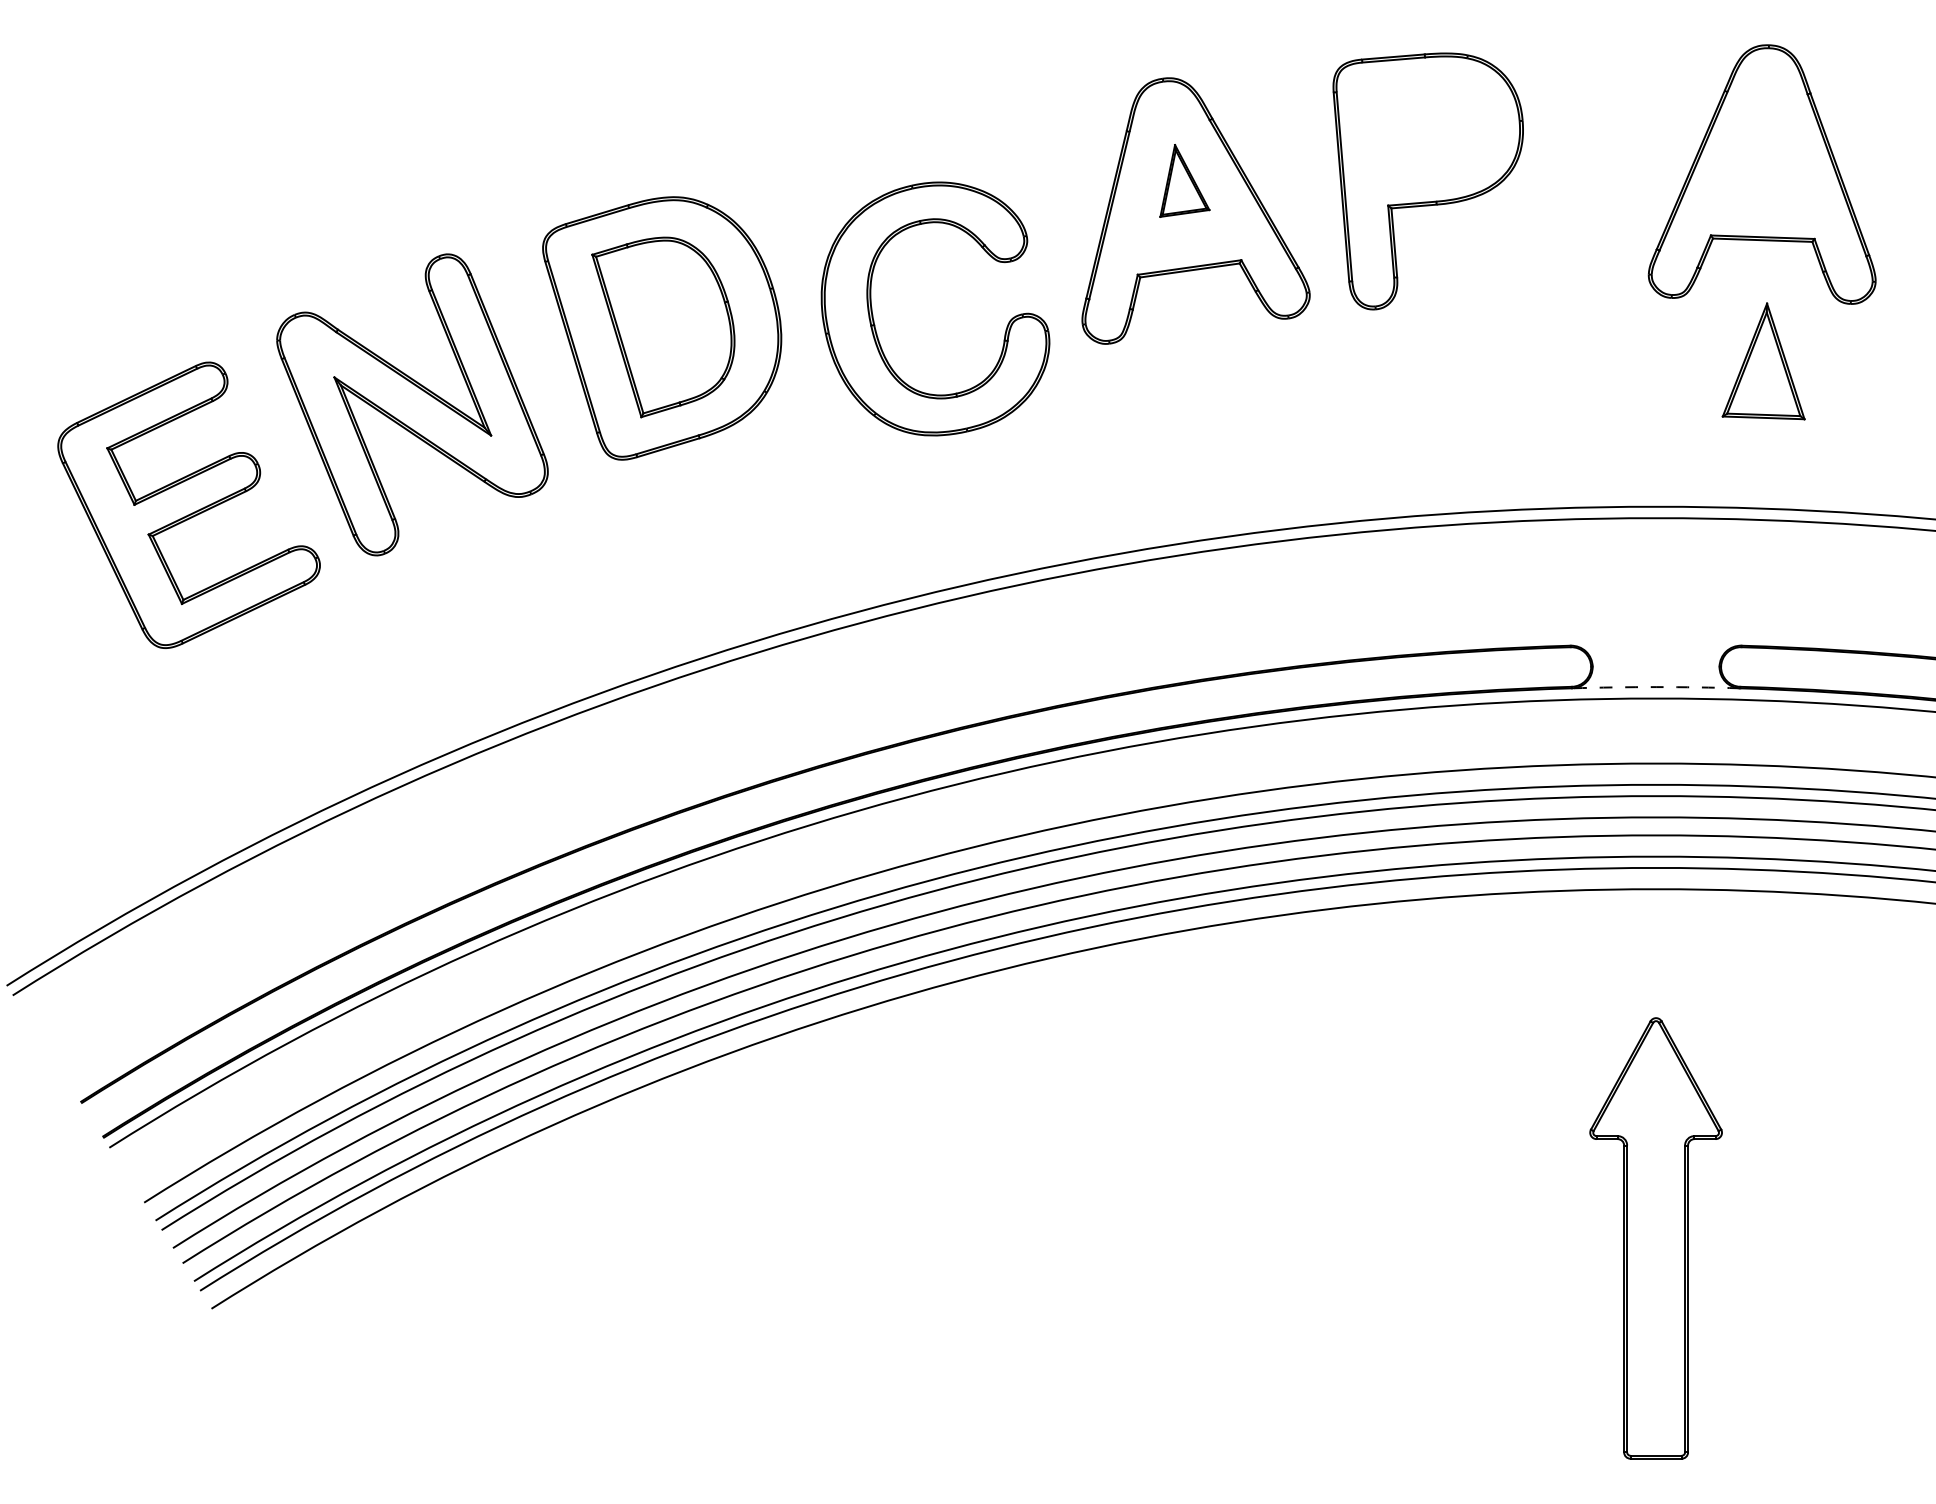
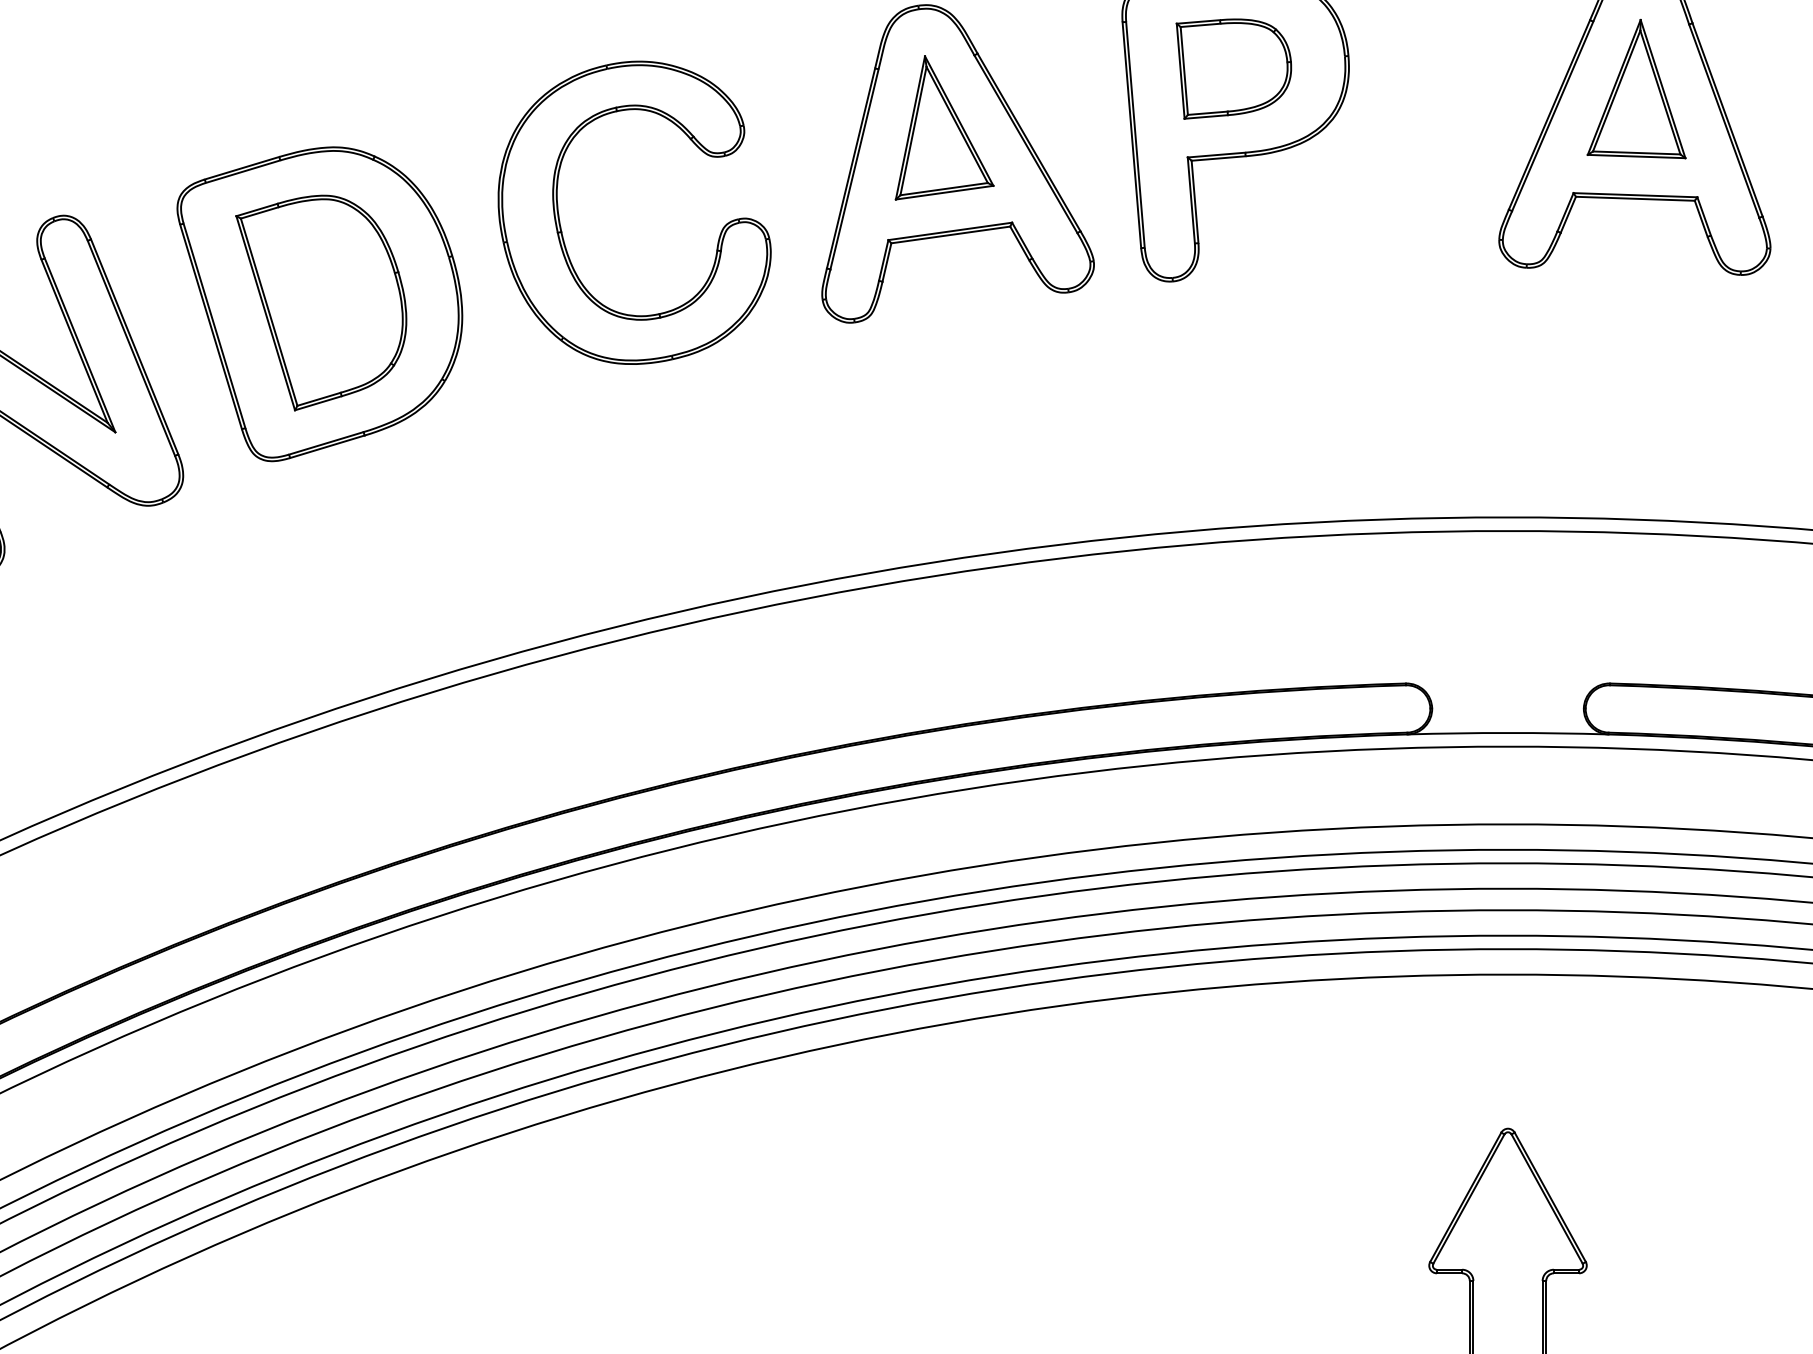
part: (1426, 131) -> (1233, 68), added
part: (1184, 180) -> (944, 127), size x1.67
part: (874, 320) -> (561, 226), moved
part: (1763, 361) -> (1636, 89), moved
arc: (1656, 687) -> (1508, 733), dashed -> solid

